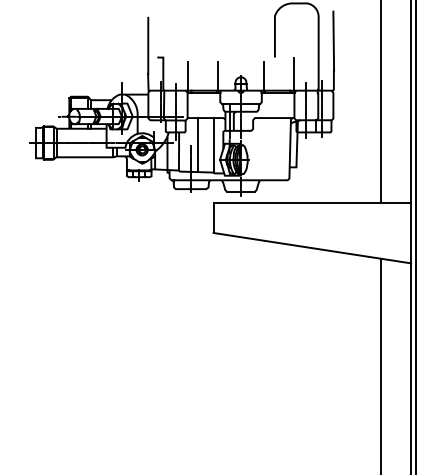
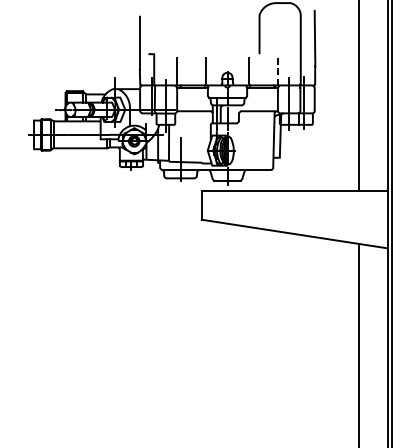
line: (294, 74) -> (277, 70), solid -> dashed
line: (197, 145) -> (186, 137), removed
line: (214, 145) -> (202, 137), removed

